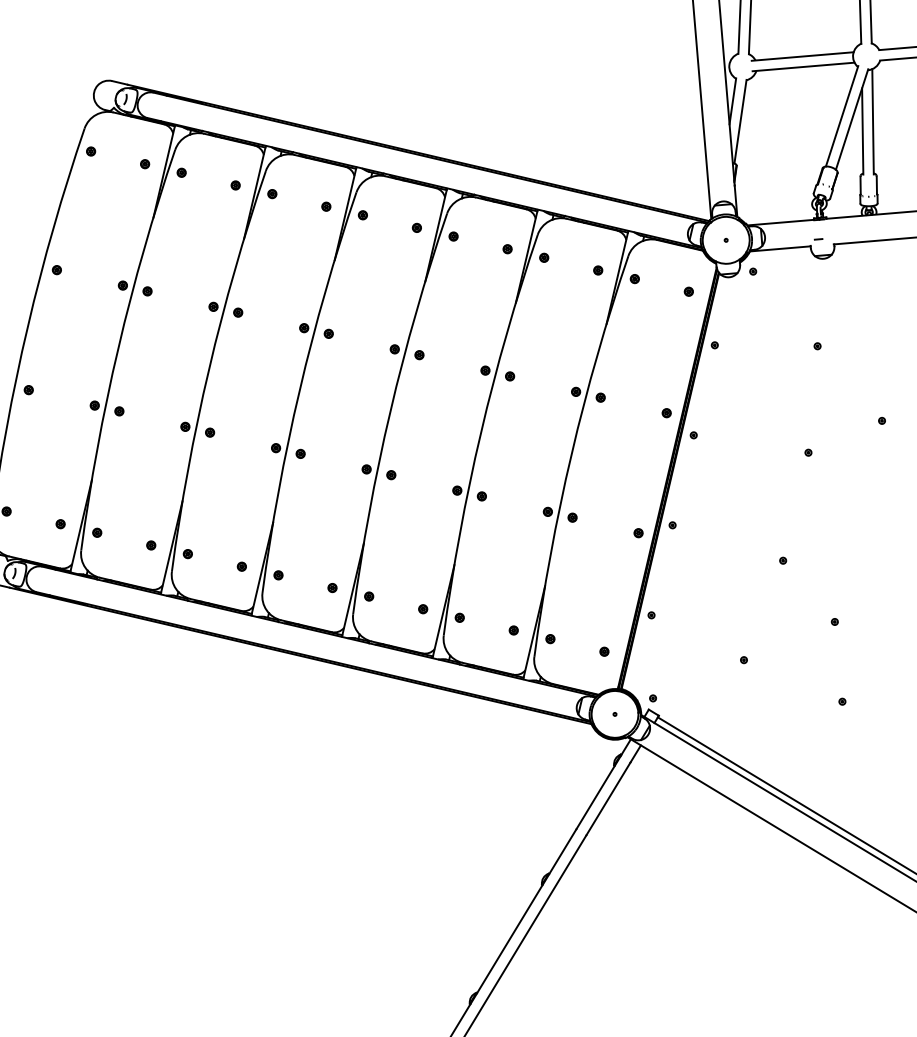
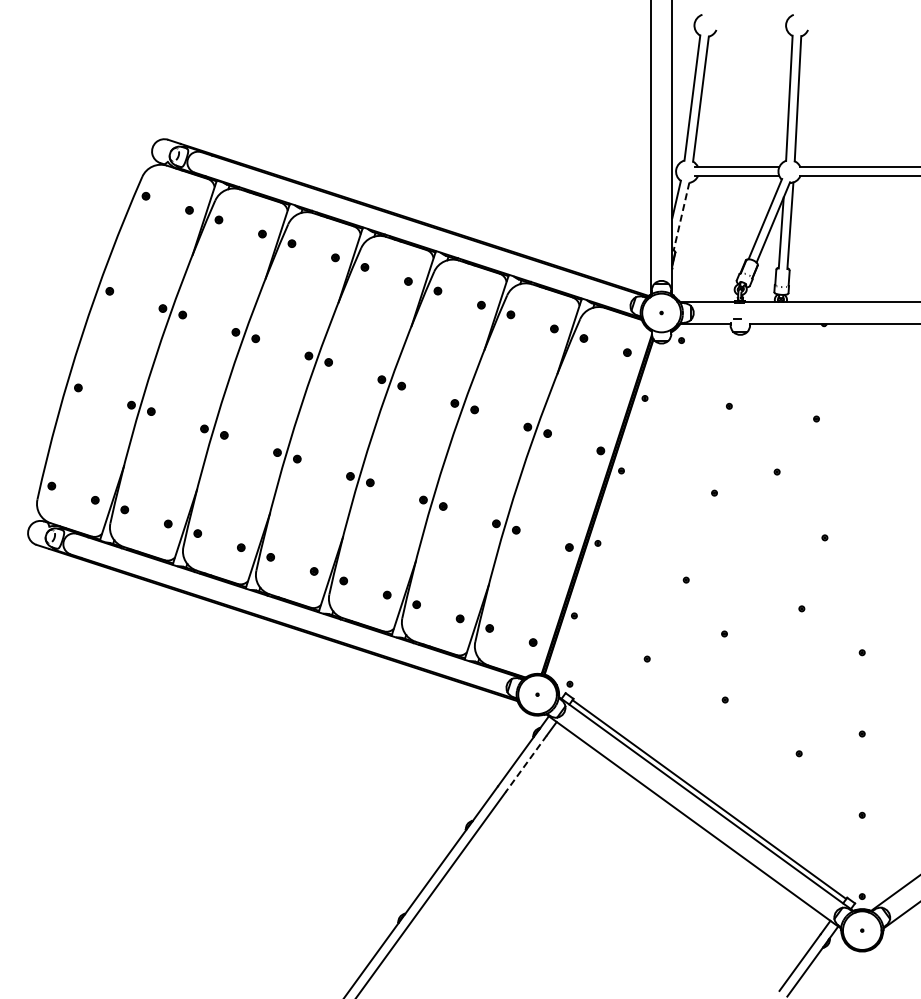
line: (740, 121) -> (681, 216), solid -> dashed
line: (608, 799) -> (526, 764), solid -> dashed

